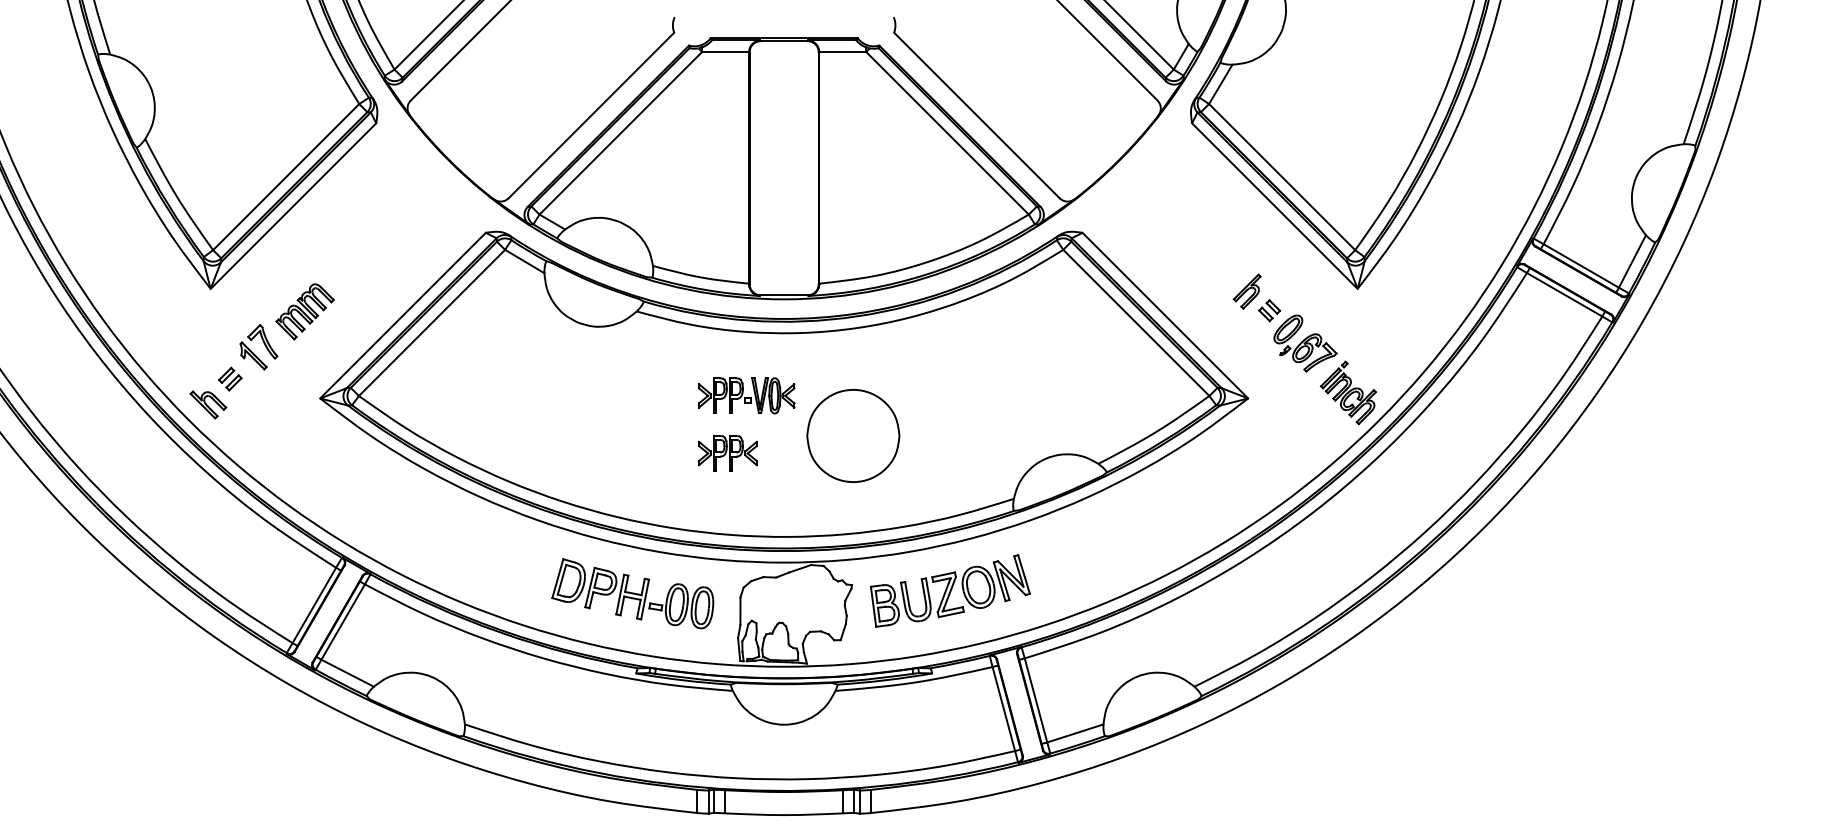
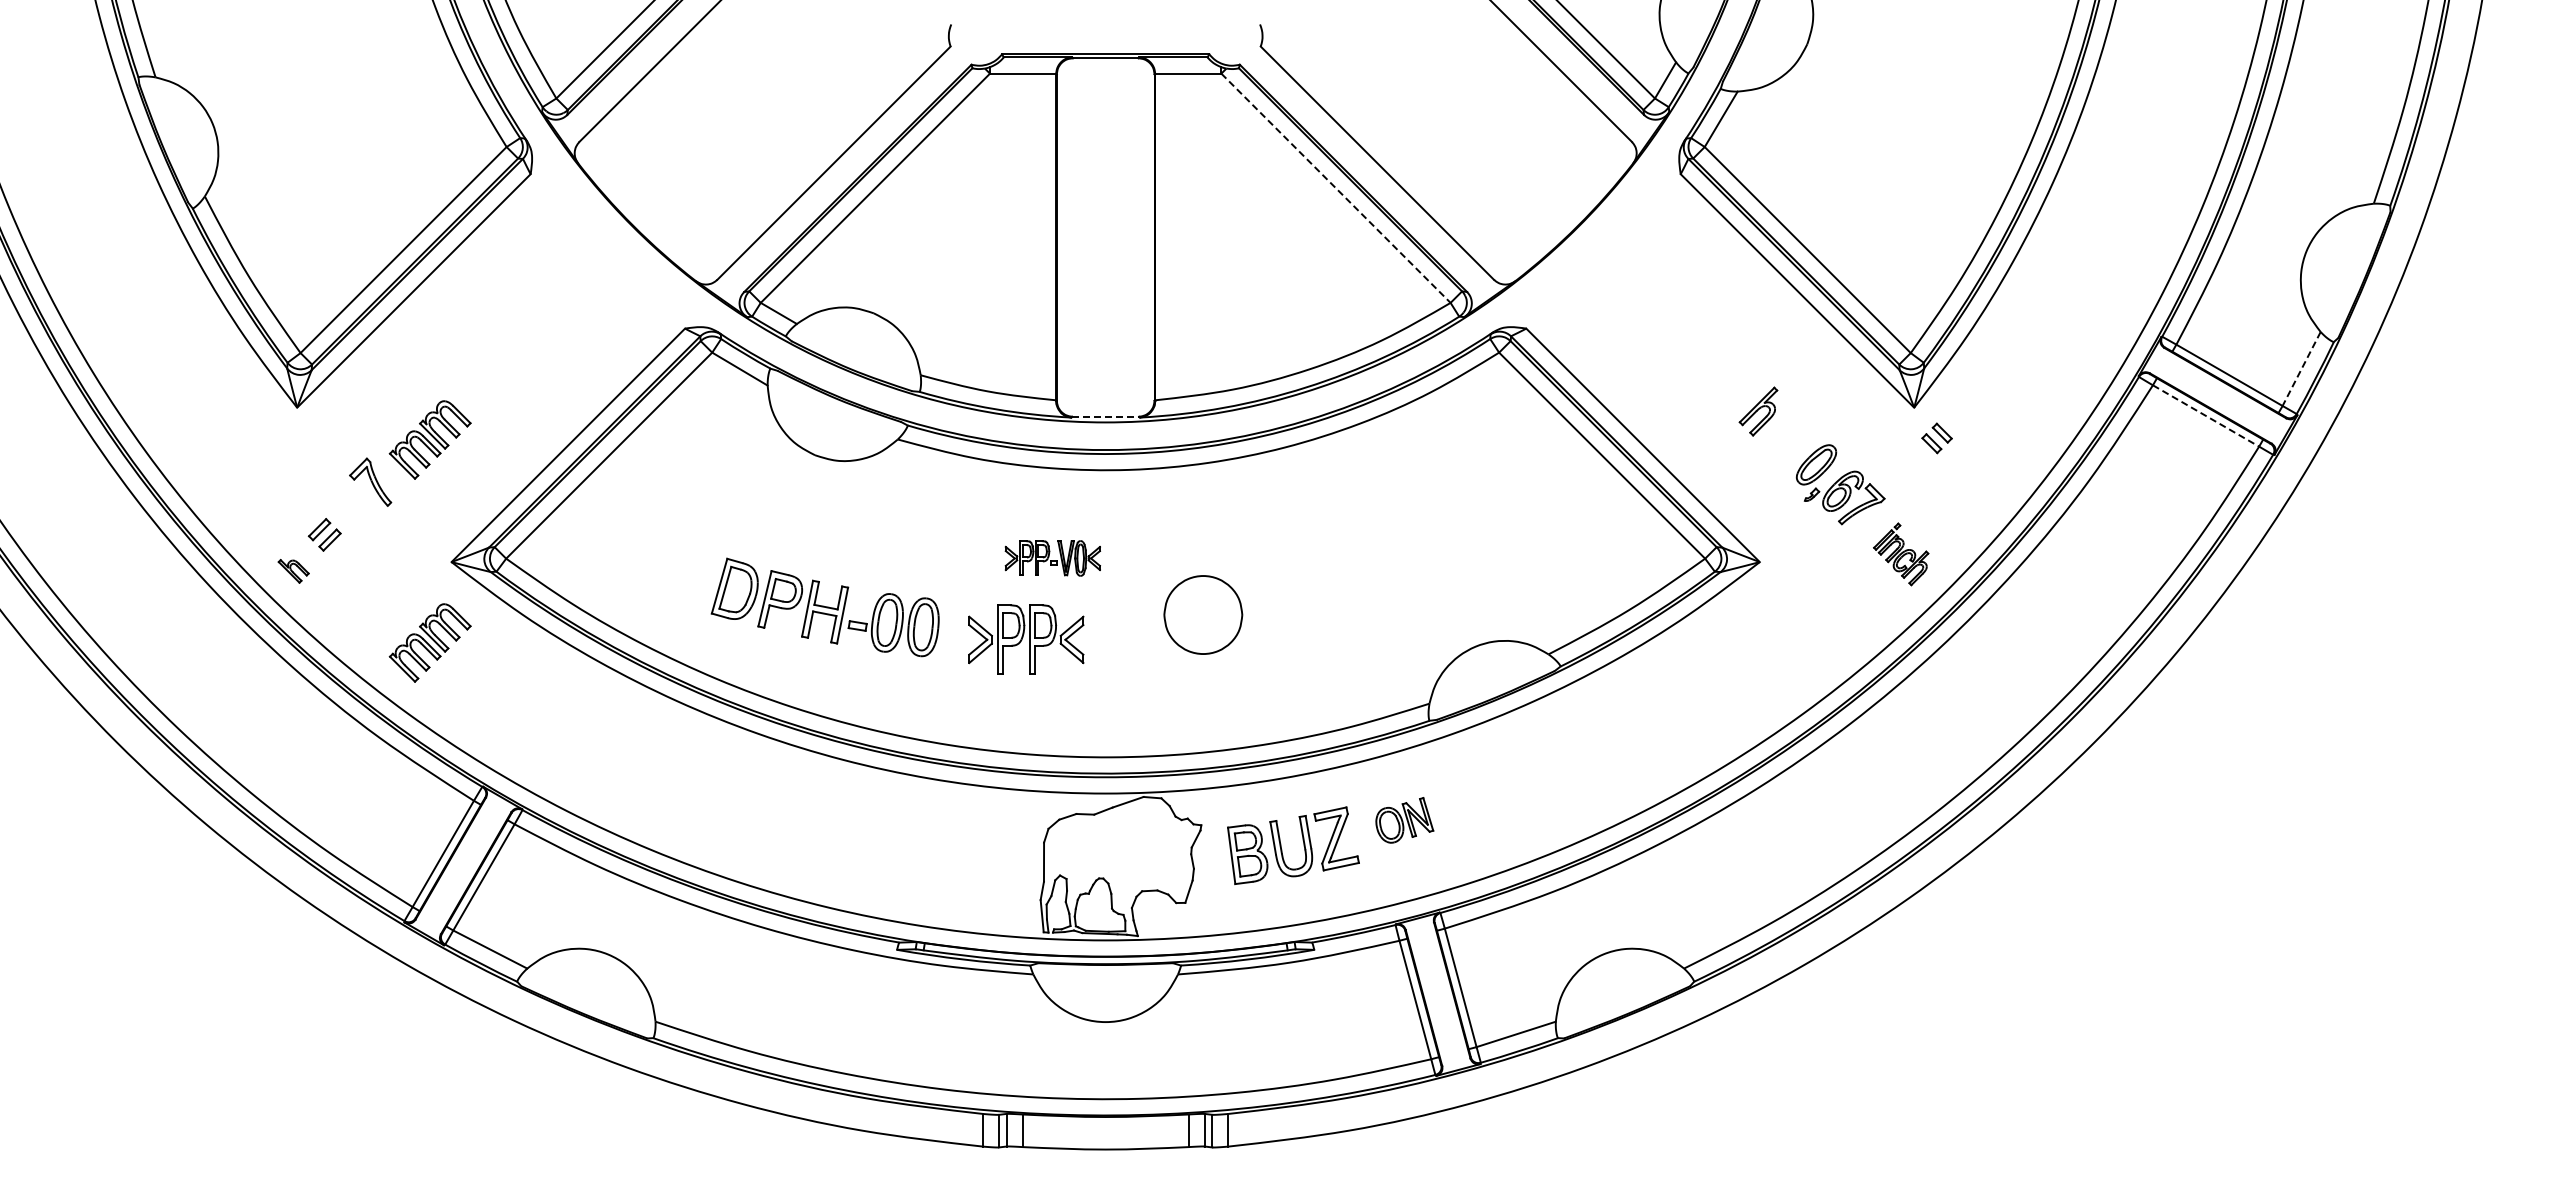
line: (947, 133) -> (1336, 188), solid -> dashed
line: (1632, 261) -> (2301, 368), solid -> dashed
line: (784, 295) -> (1106, 416), solid -> dashed
line: (1564, 295) -> (2206, 416), solid -> dashed
part: (1269, 310) -> (1936, 438), moved
part: (253, 356) -> (357, 502), removed
part: (1347, 393) -> (1900, 554), size x0.7
part: (746, 395) -> (1052, 558), size x0.7
part: (208, 405) -> (293, 571), size x0.6
part: (853, 435) -> (1203, 614), size x0.6
part: (728, 453) -> (1026, 639), size x1.4
part: (304, 455) -> (429, 642), added
part: (996, 581) -> (1404, 820), size x0.6
part: (632, 593) -> (824, 607), moved

